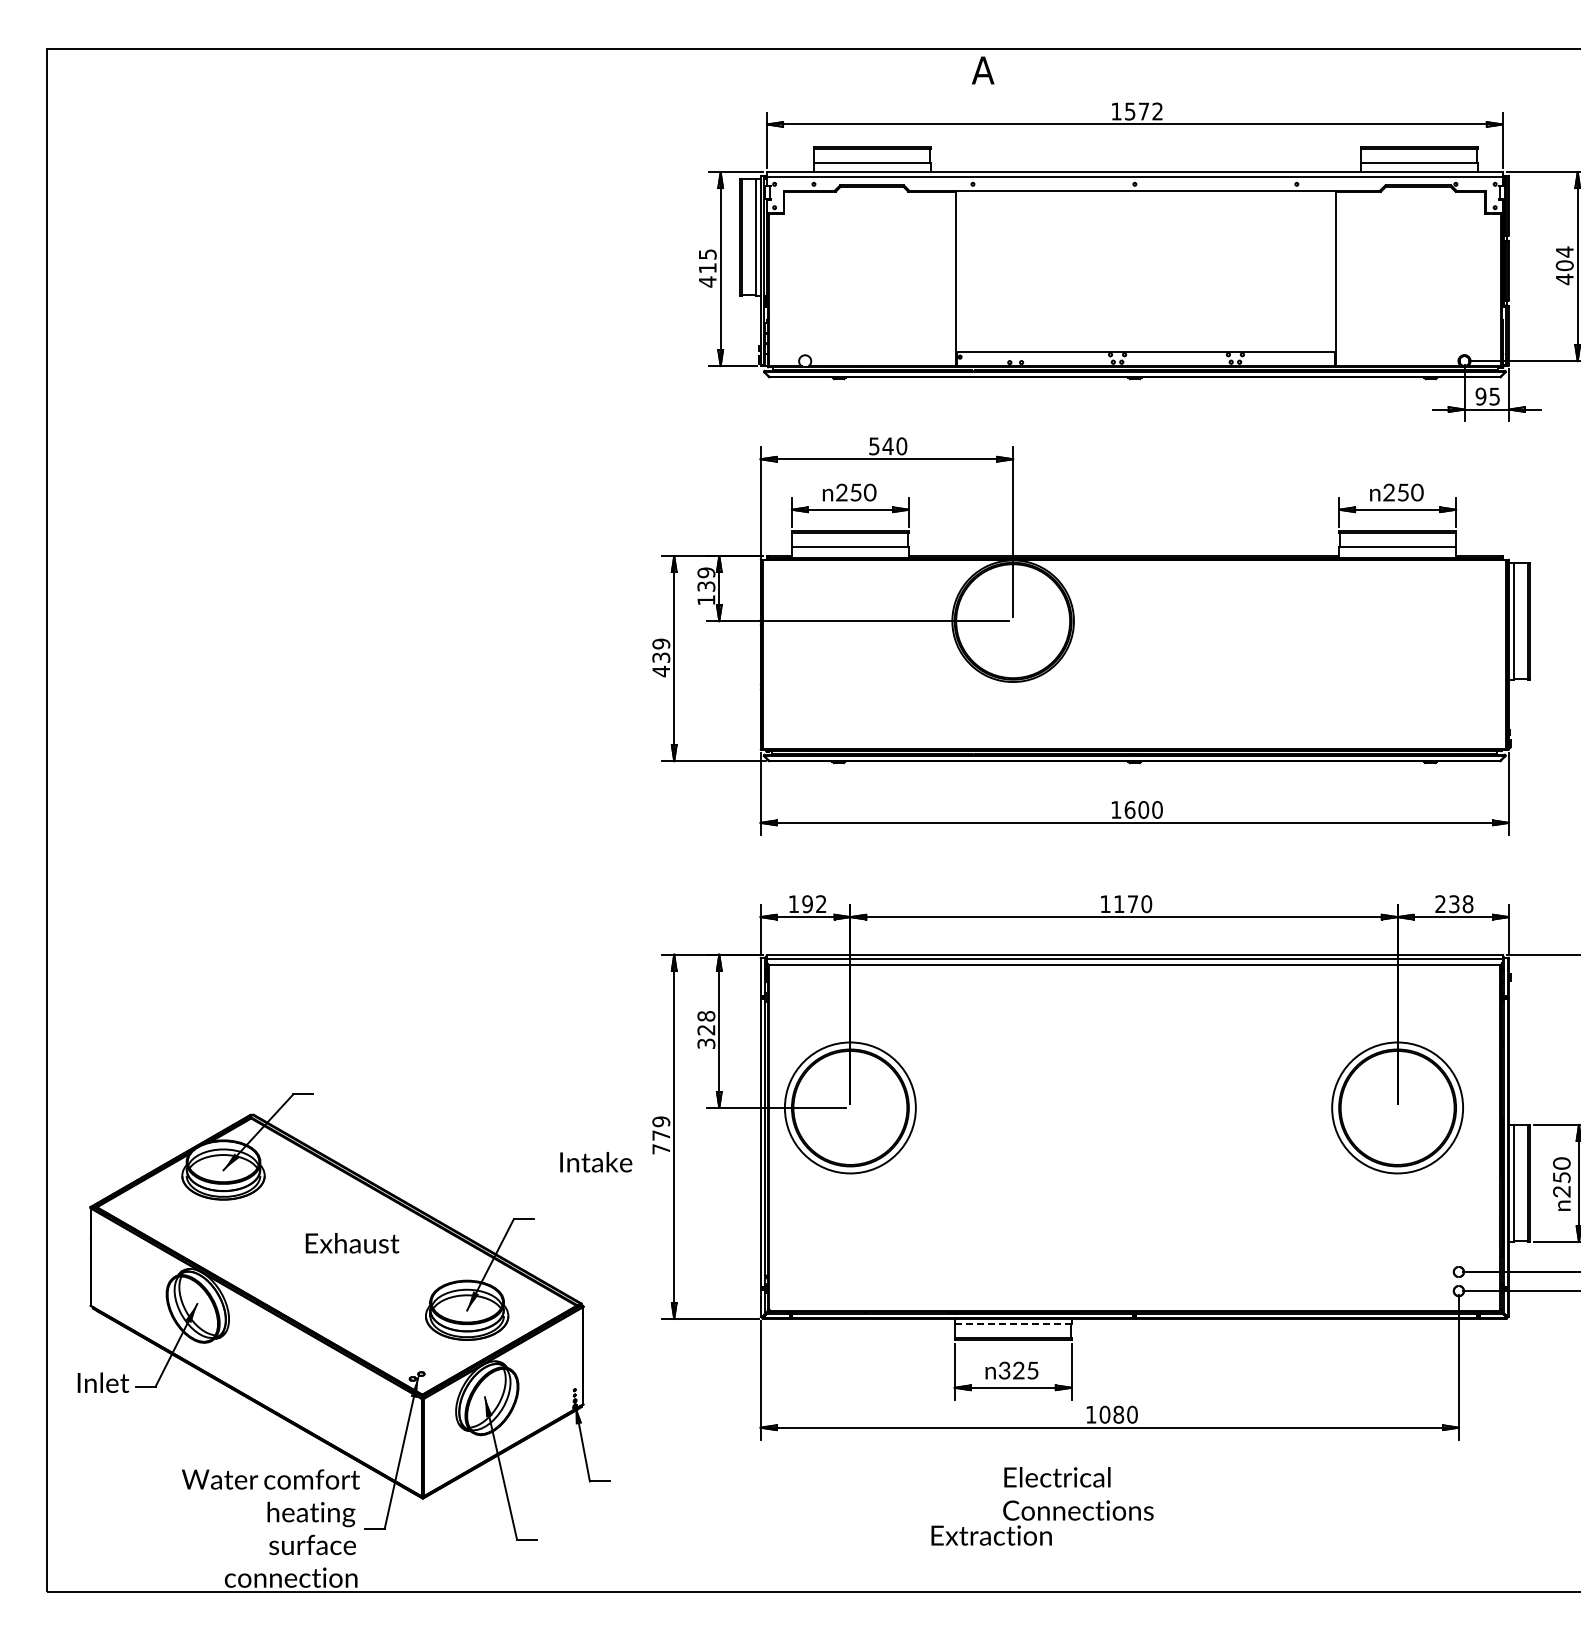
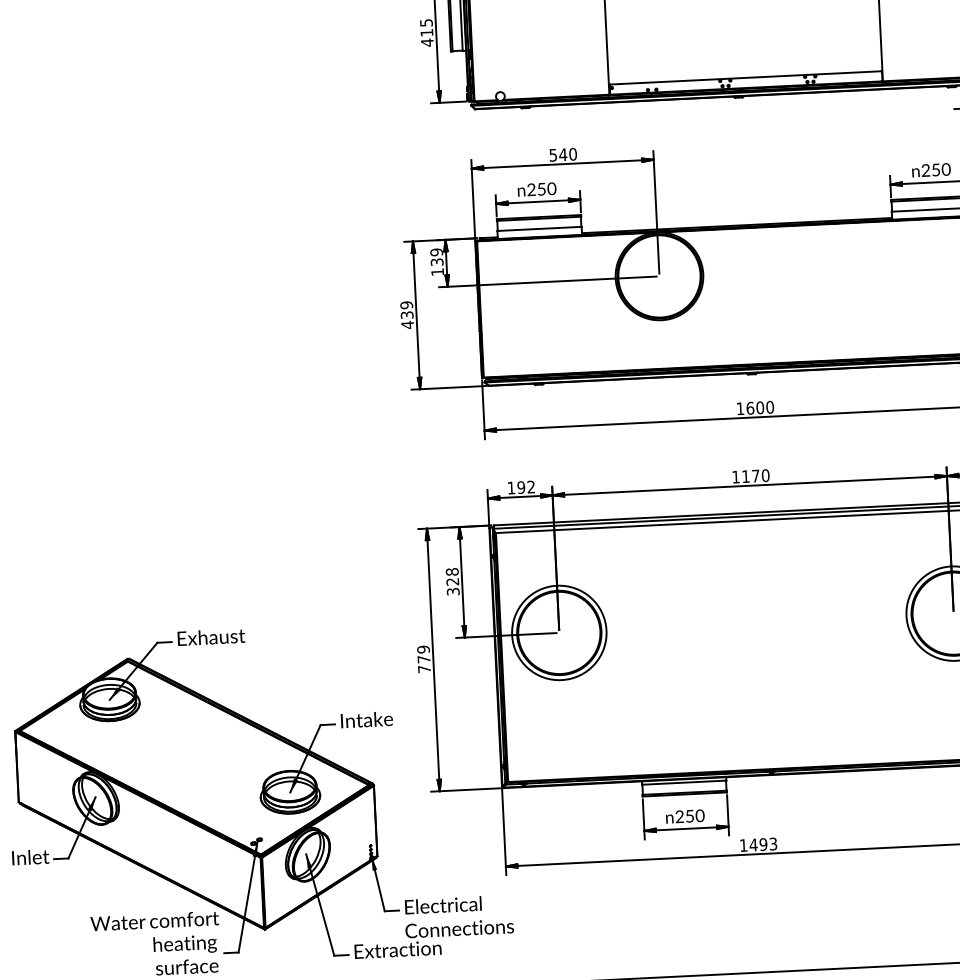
text: (596, 1162) -> (367, 720), moved
text: (352, 1243) -> (211, 637), moved
line: (1012, 1323) -> (683, 782), dashed -> solid
text: (1018, 1370) -> (689, 816), 325 -> 250
text: (1118, 1414) -> (763, 844), 1080 -> 1493
text: (1042, 1506) -> (433, 926), moved

